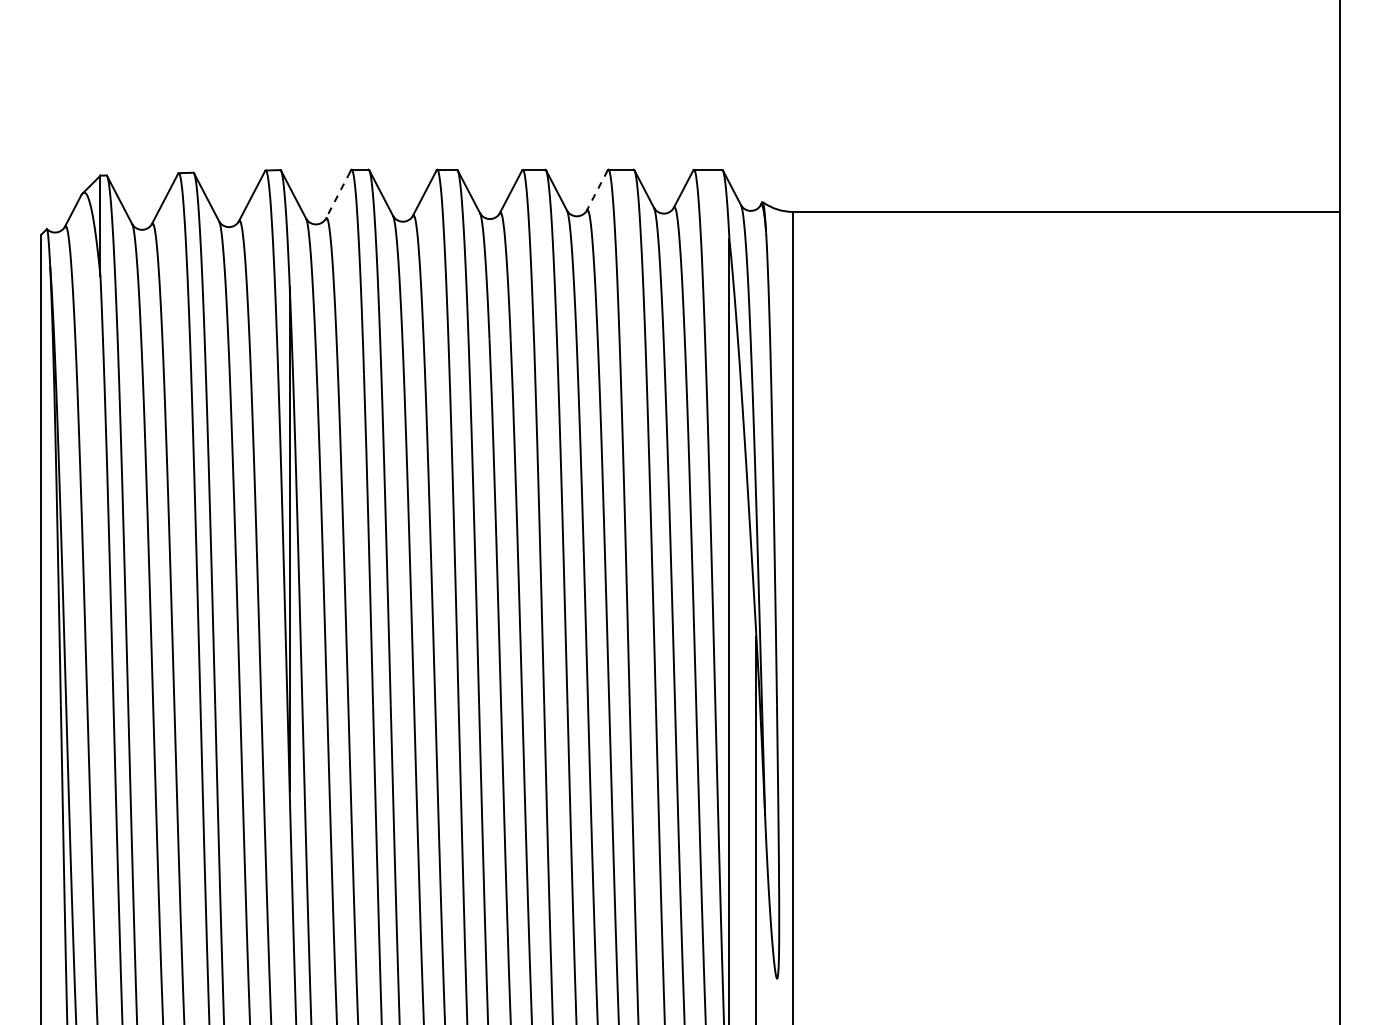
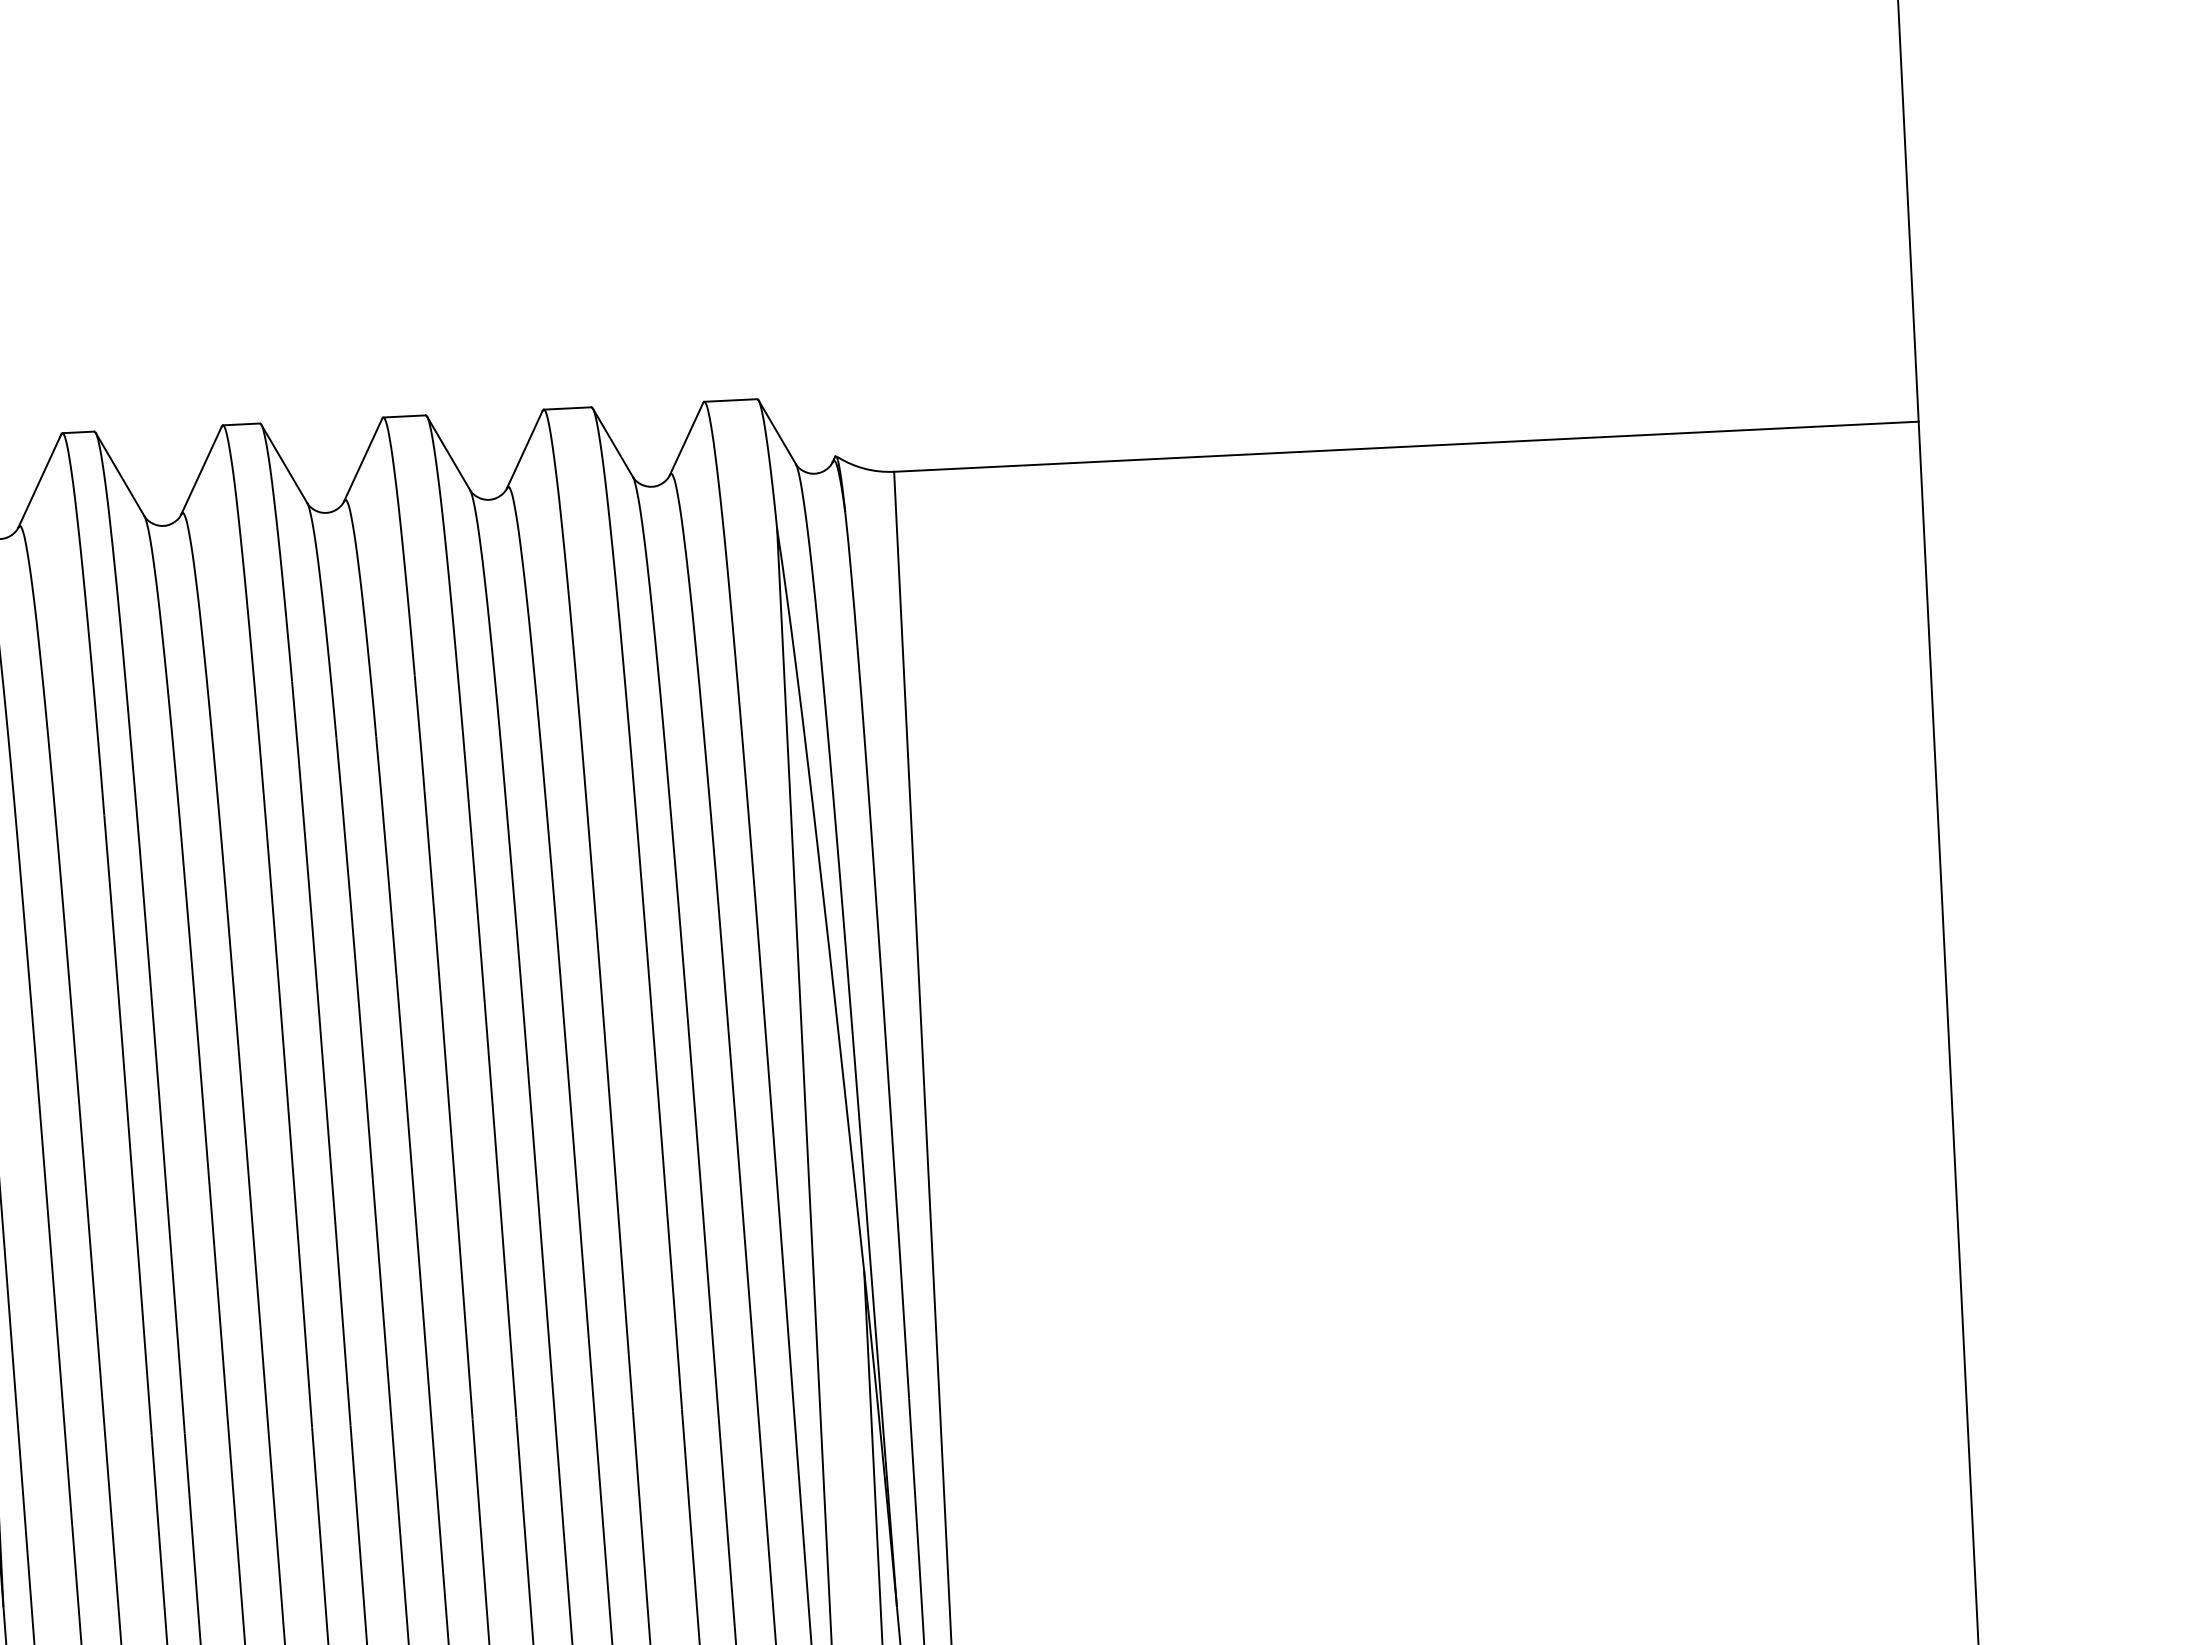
line: (597, 190) -> (525, 449), dashed -> solid
line: (337, 195) -> (38, 482), dashed -> solid

